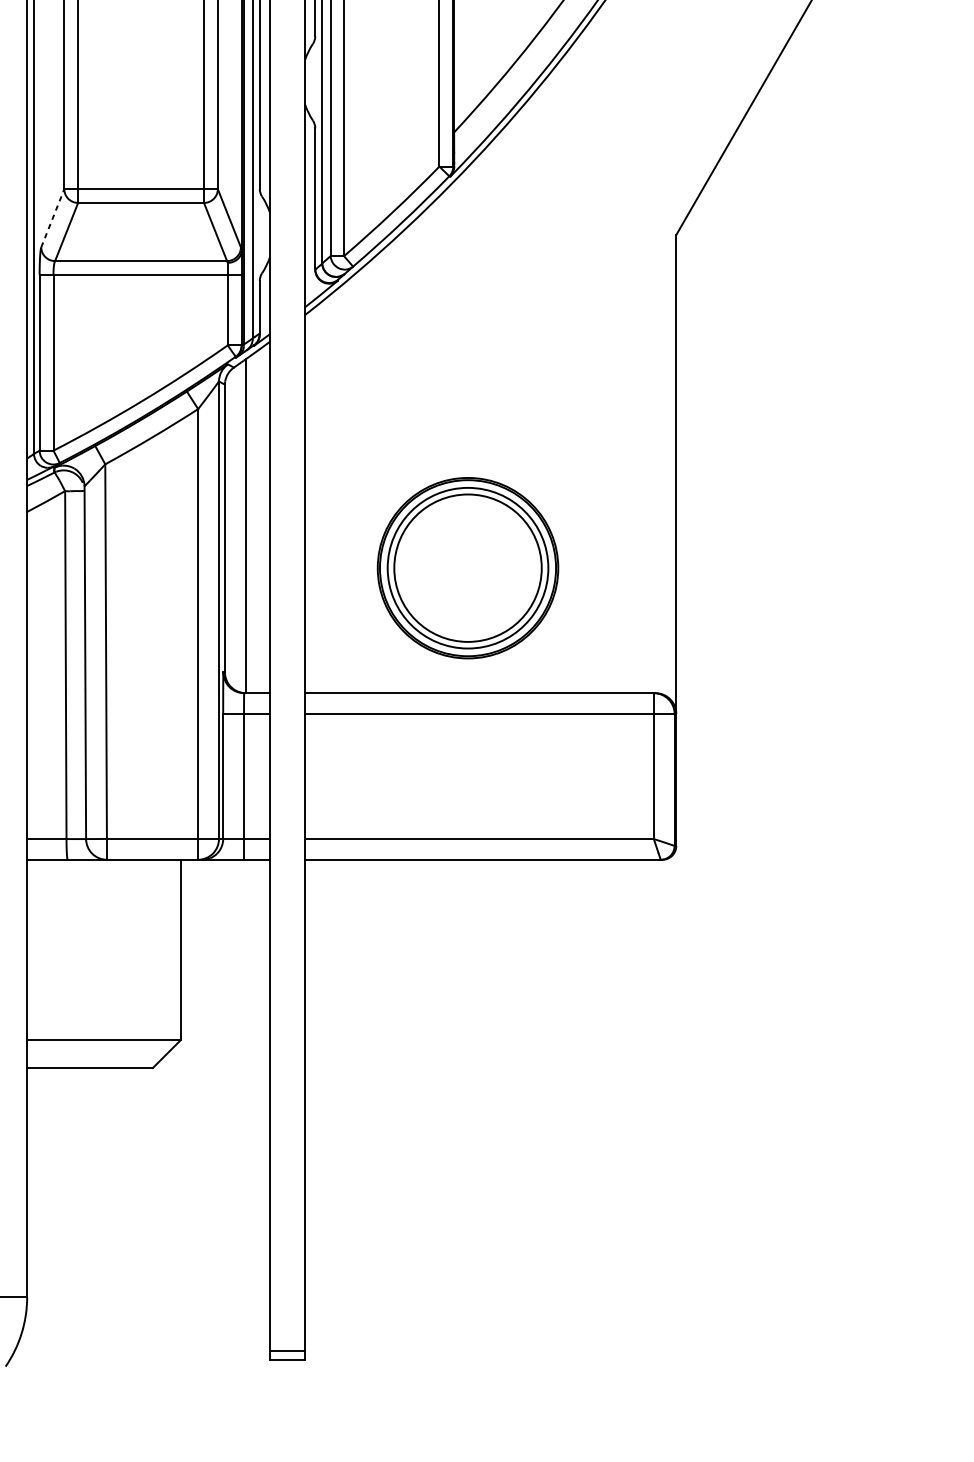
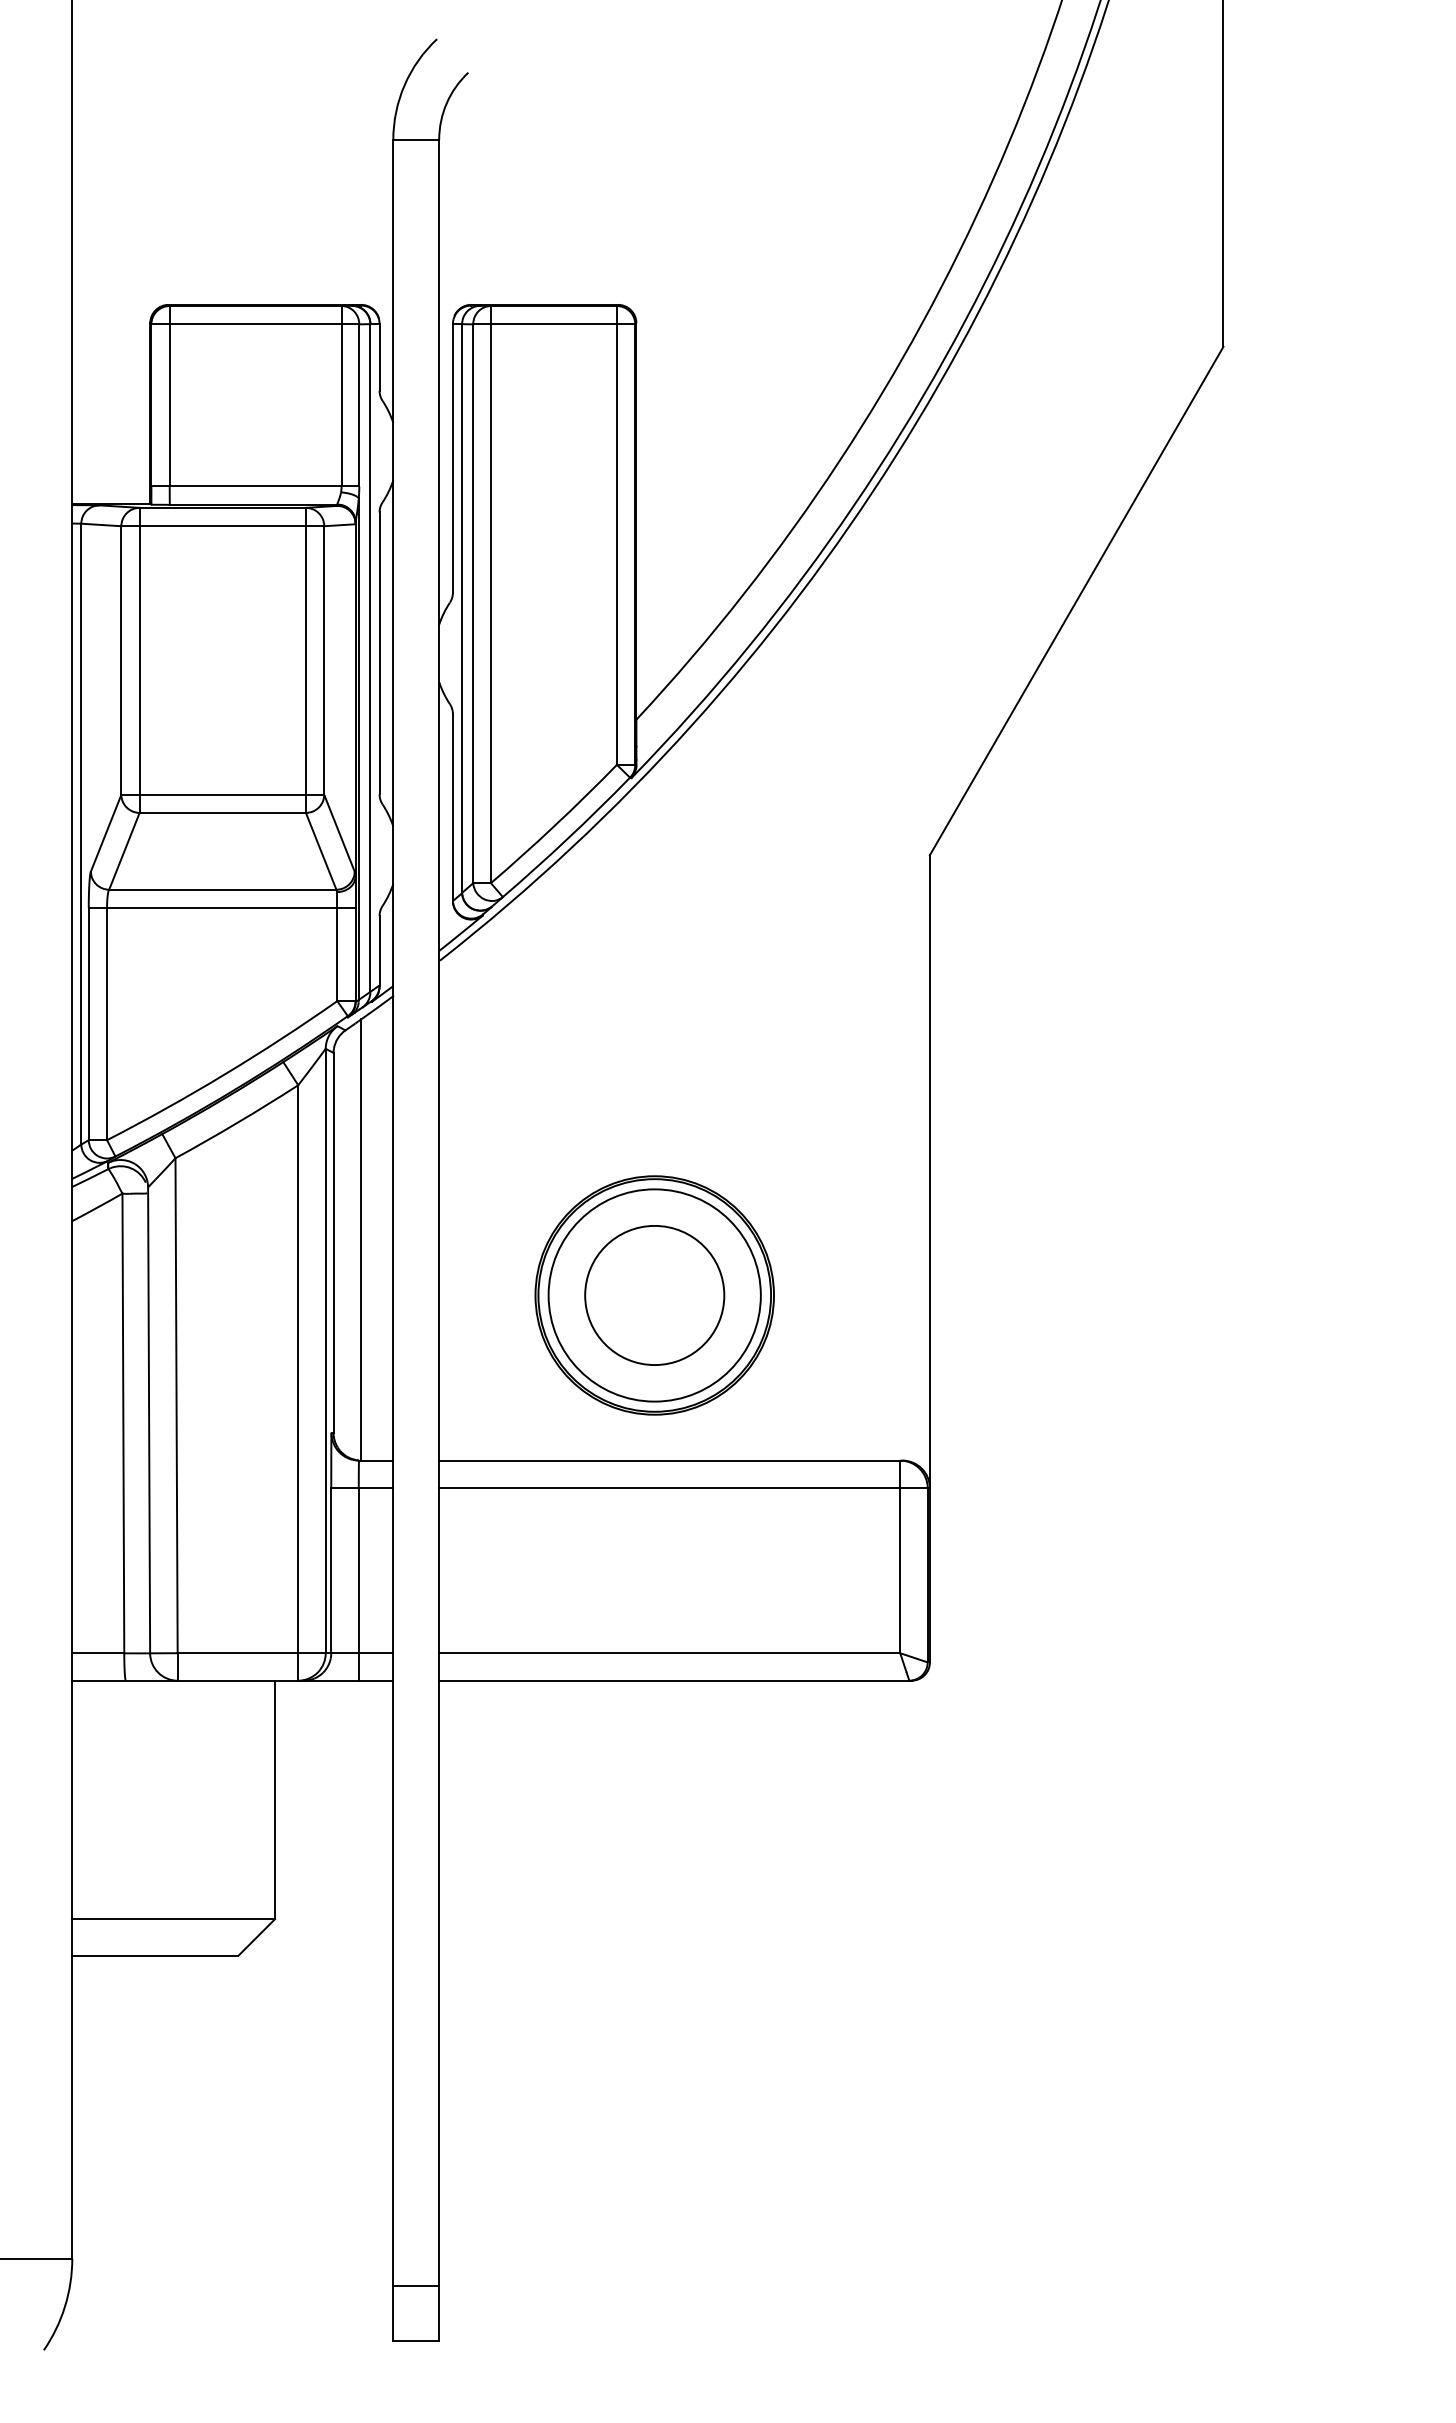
line: (53, 217) -> (106, 832), dashed -> solid
circle: (467, 568) -> (654, 1295), size x0.71
line: (287, 1351) -> (416, 2286), moved

